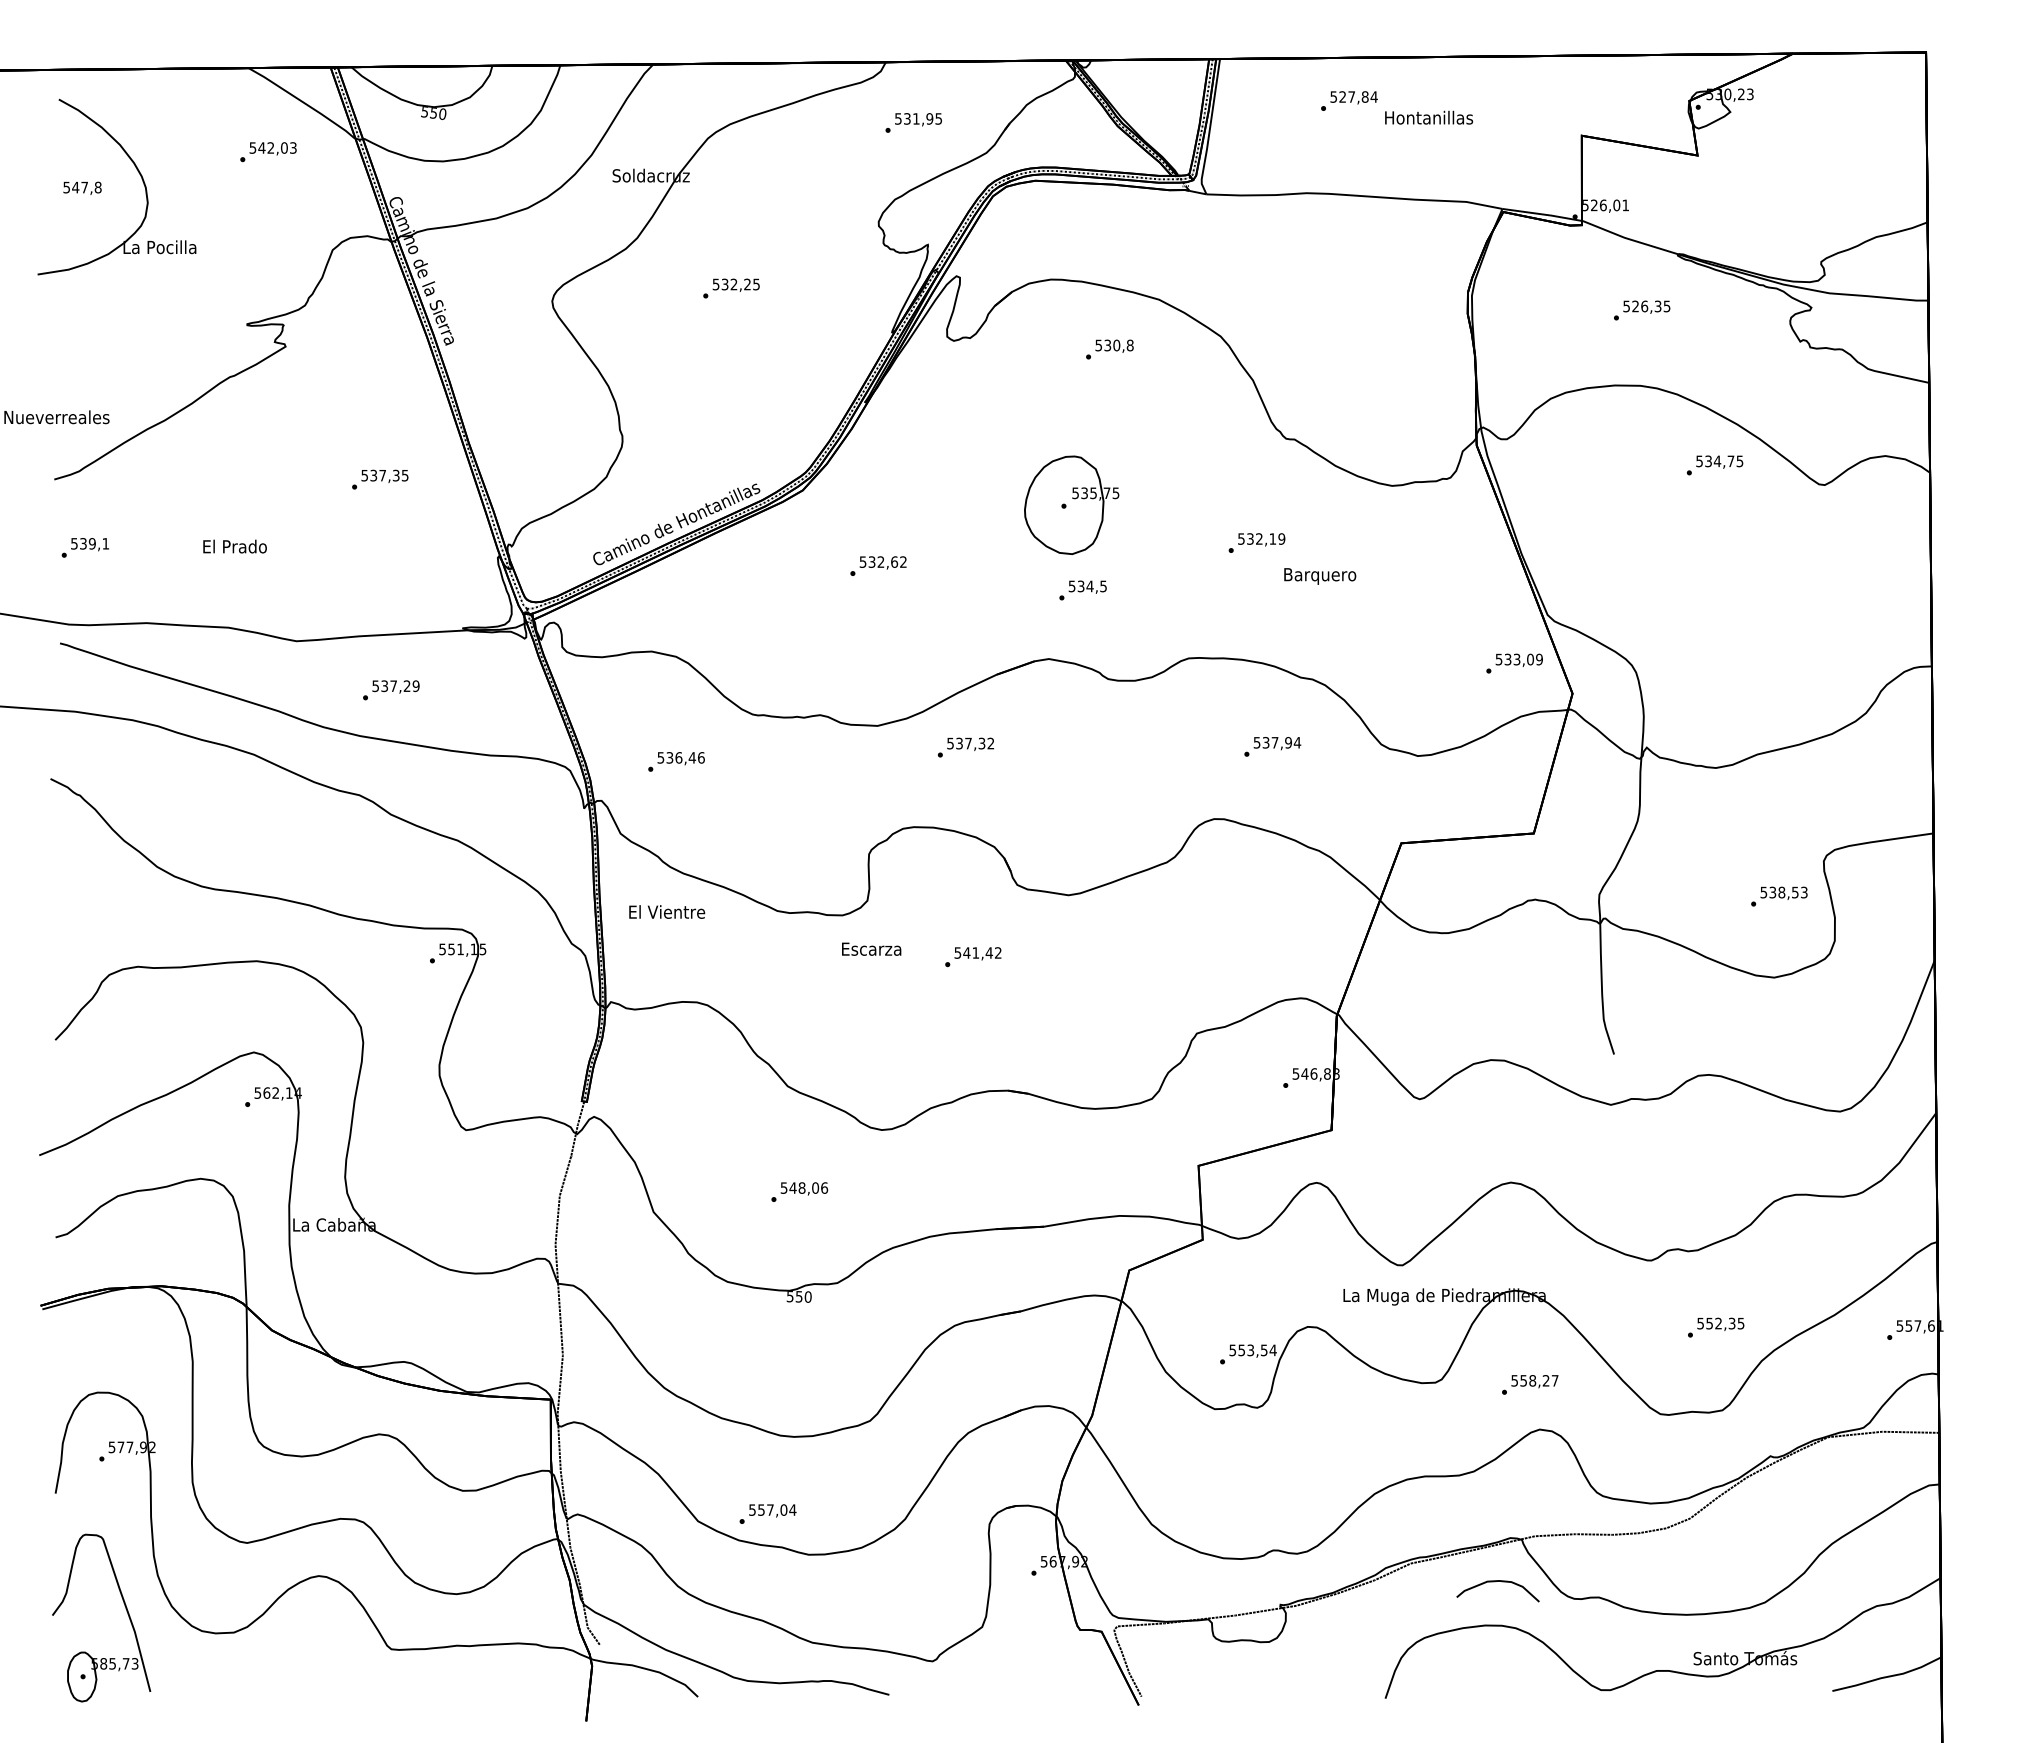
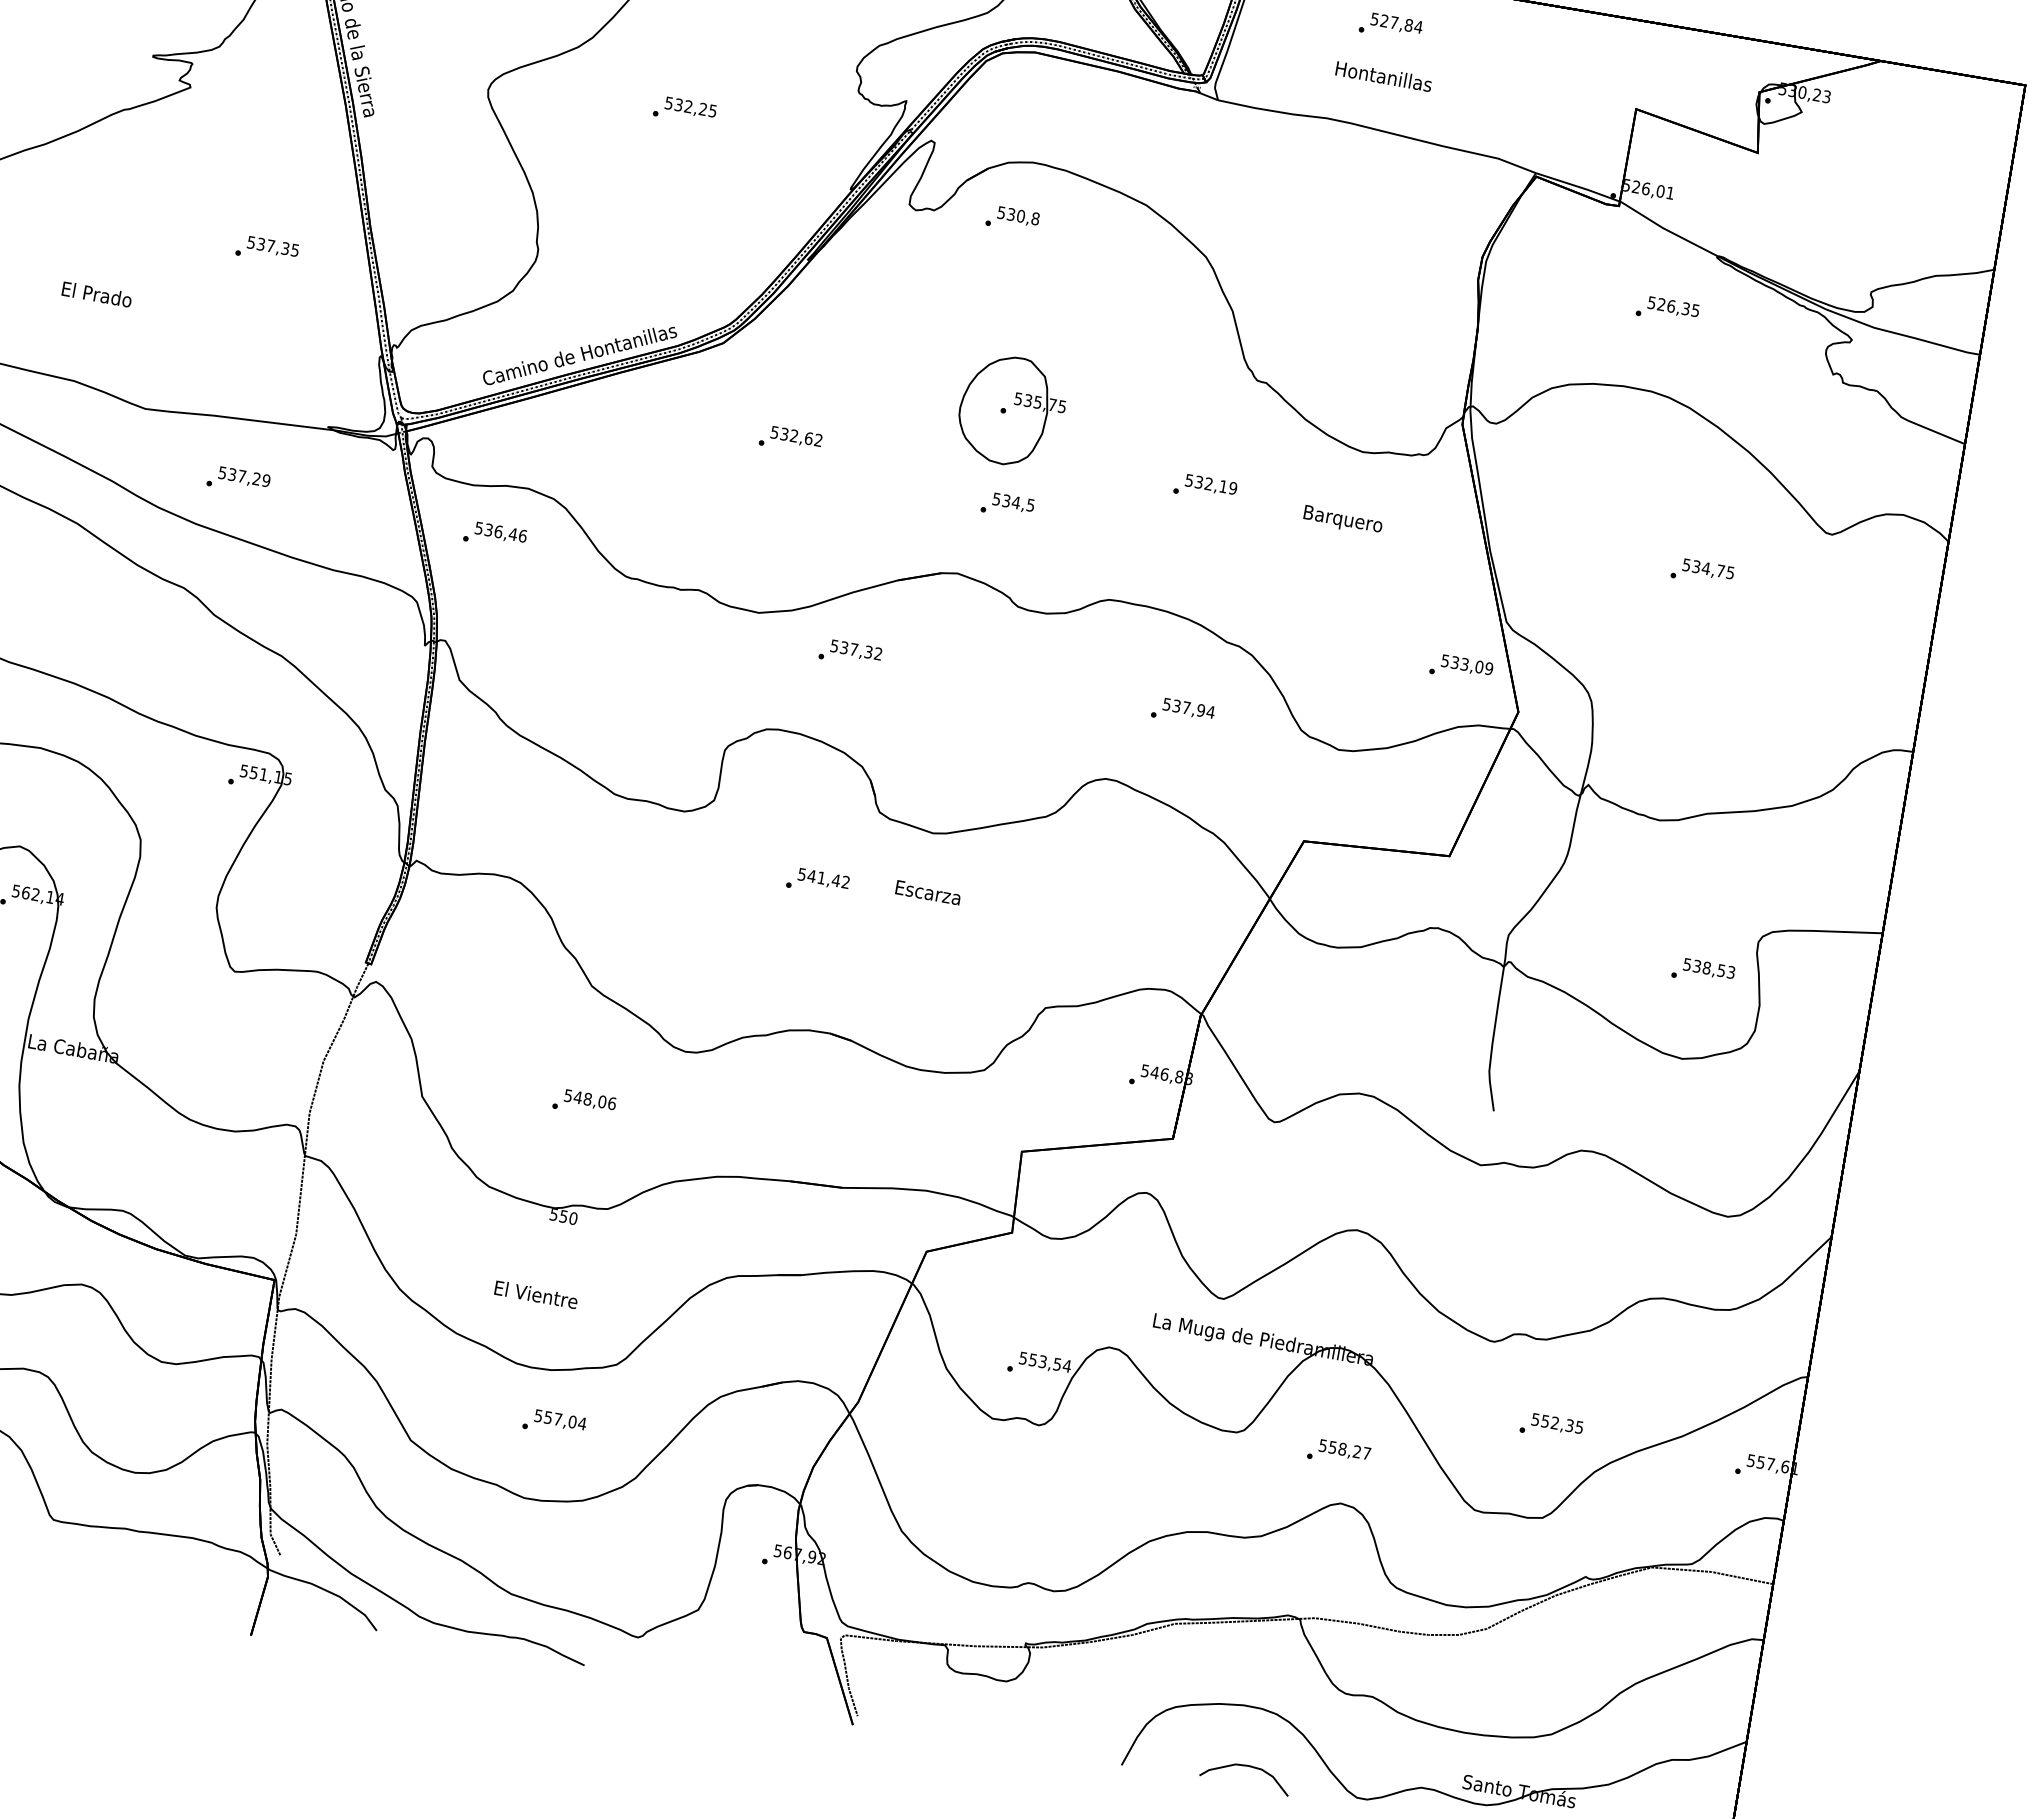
text: (1429, 117) -> (1384, 76), moved
text: (1109, 349) -> (1012, 219), moved
text: (1714, 465) -> (1702, 572), moved
text: (1320, 576) -> (1343, 520), moved
text: (676, 761) -> (495, 535), moved
text: (667, 911) -> (536, 1294), moved
text: (871, 948) -> (928, 891), moved
text: (767, 1513) -> (554, 1422), moved
curve: (1495, 1582) -> (1244, 1766), moved

